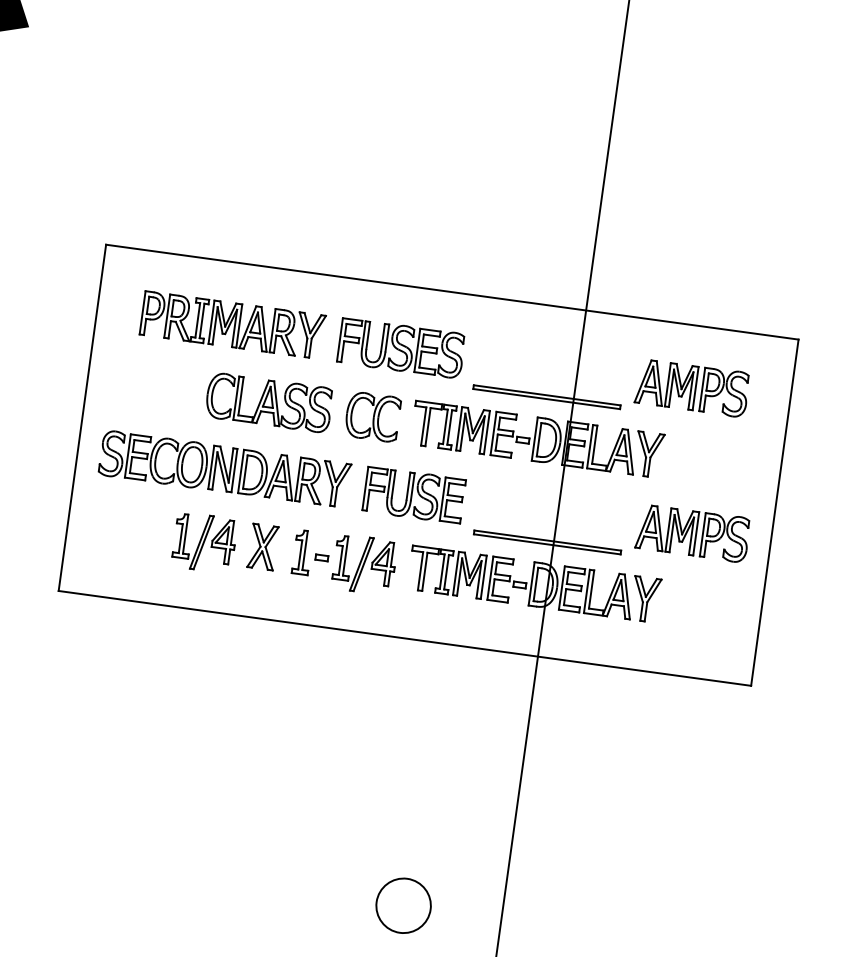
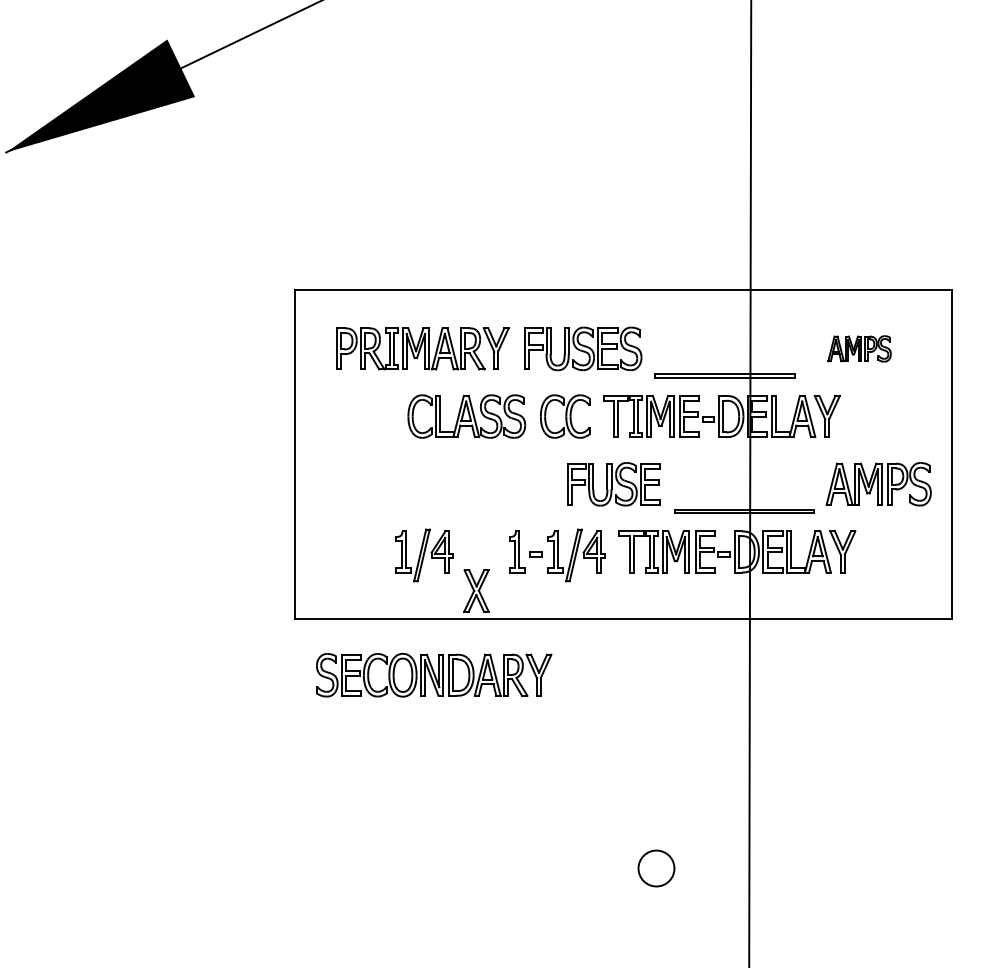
part: (692, 387) -> (859, 348), size x0.6
part: (225, 469) -> (434, 675), moved
part: (263, 546) -> (476, 590), moved
circle: (403, 905) -> (656, 868), size x0.7

